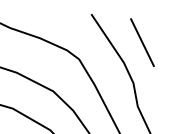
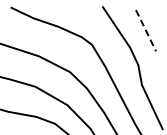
line: (143, 42) -> (146, 30), solid -> dashed

